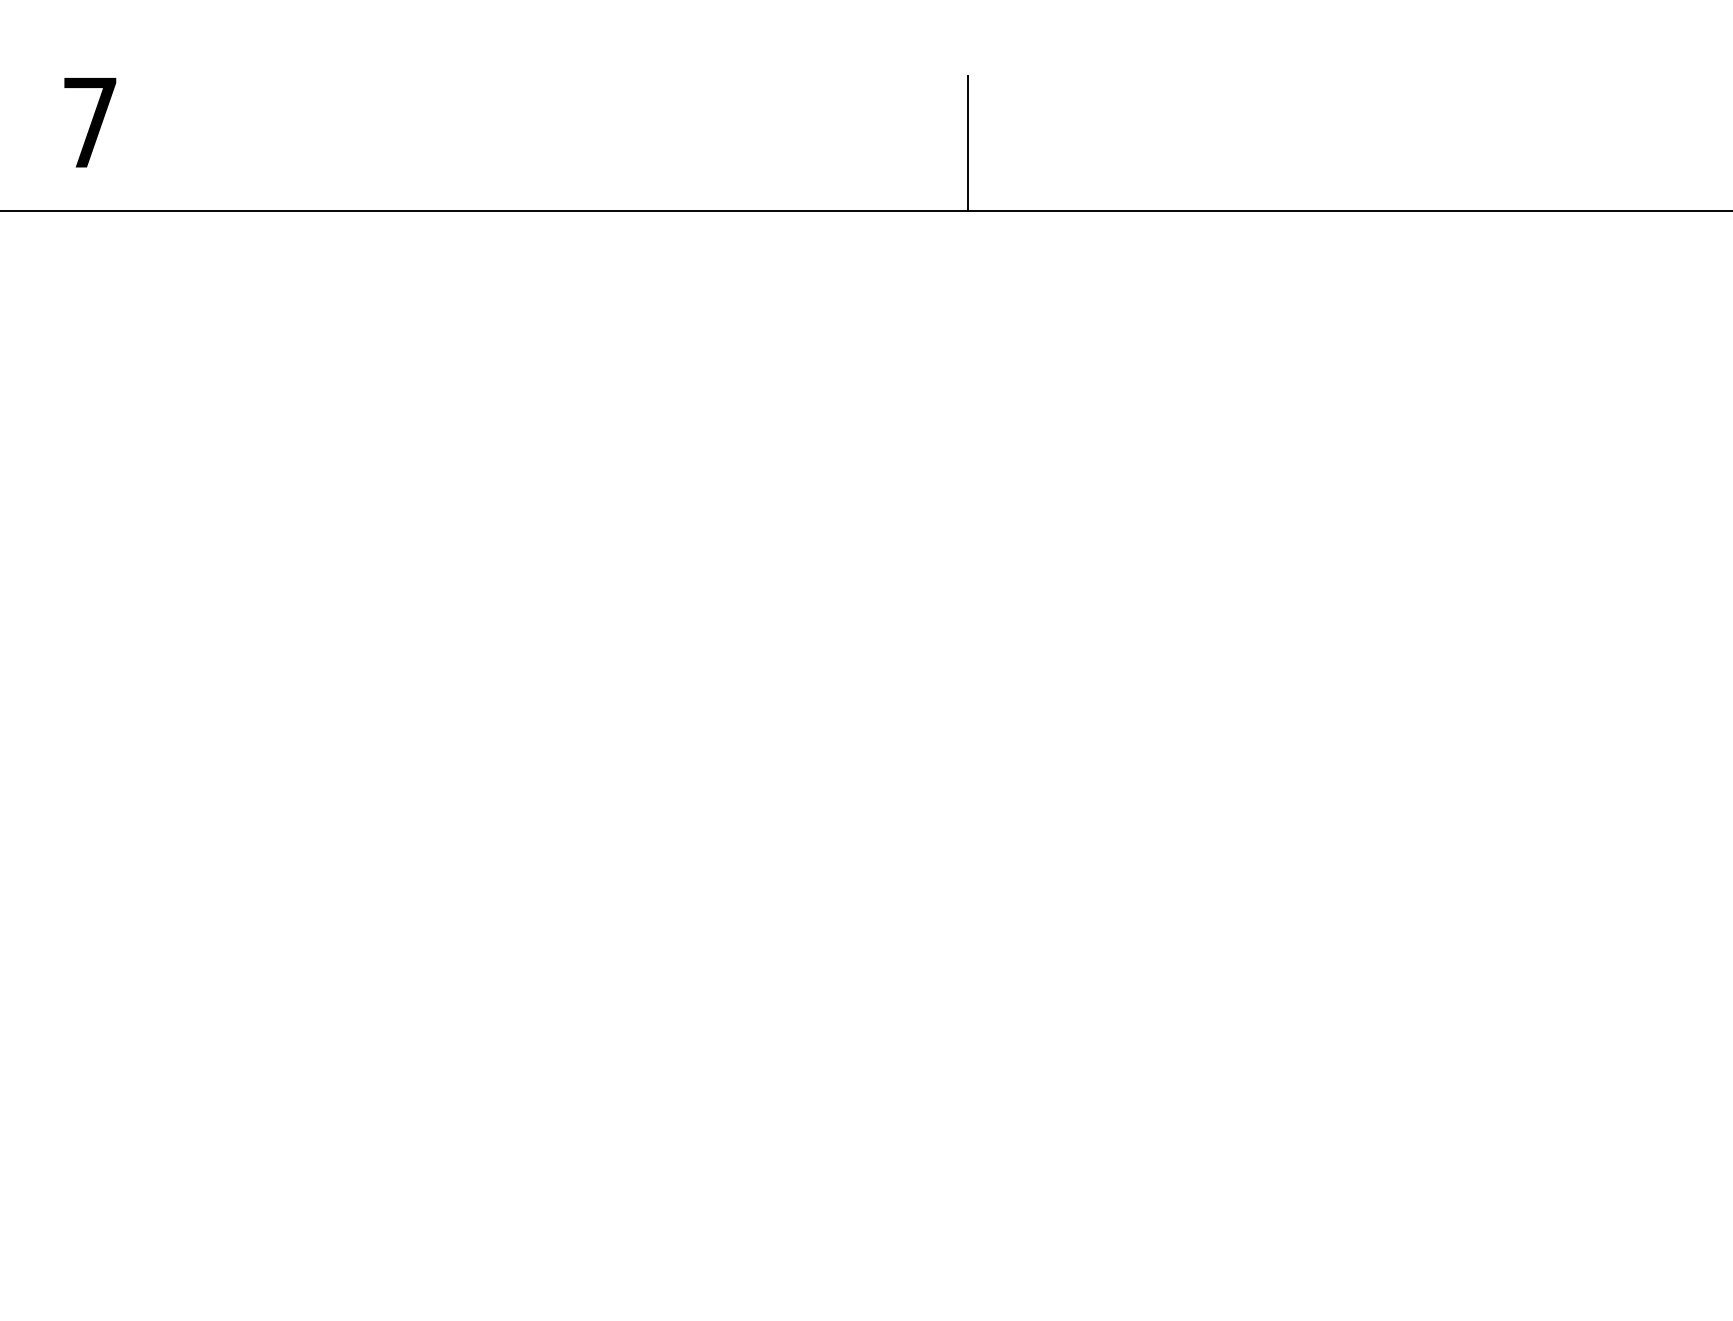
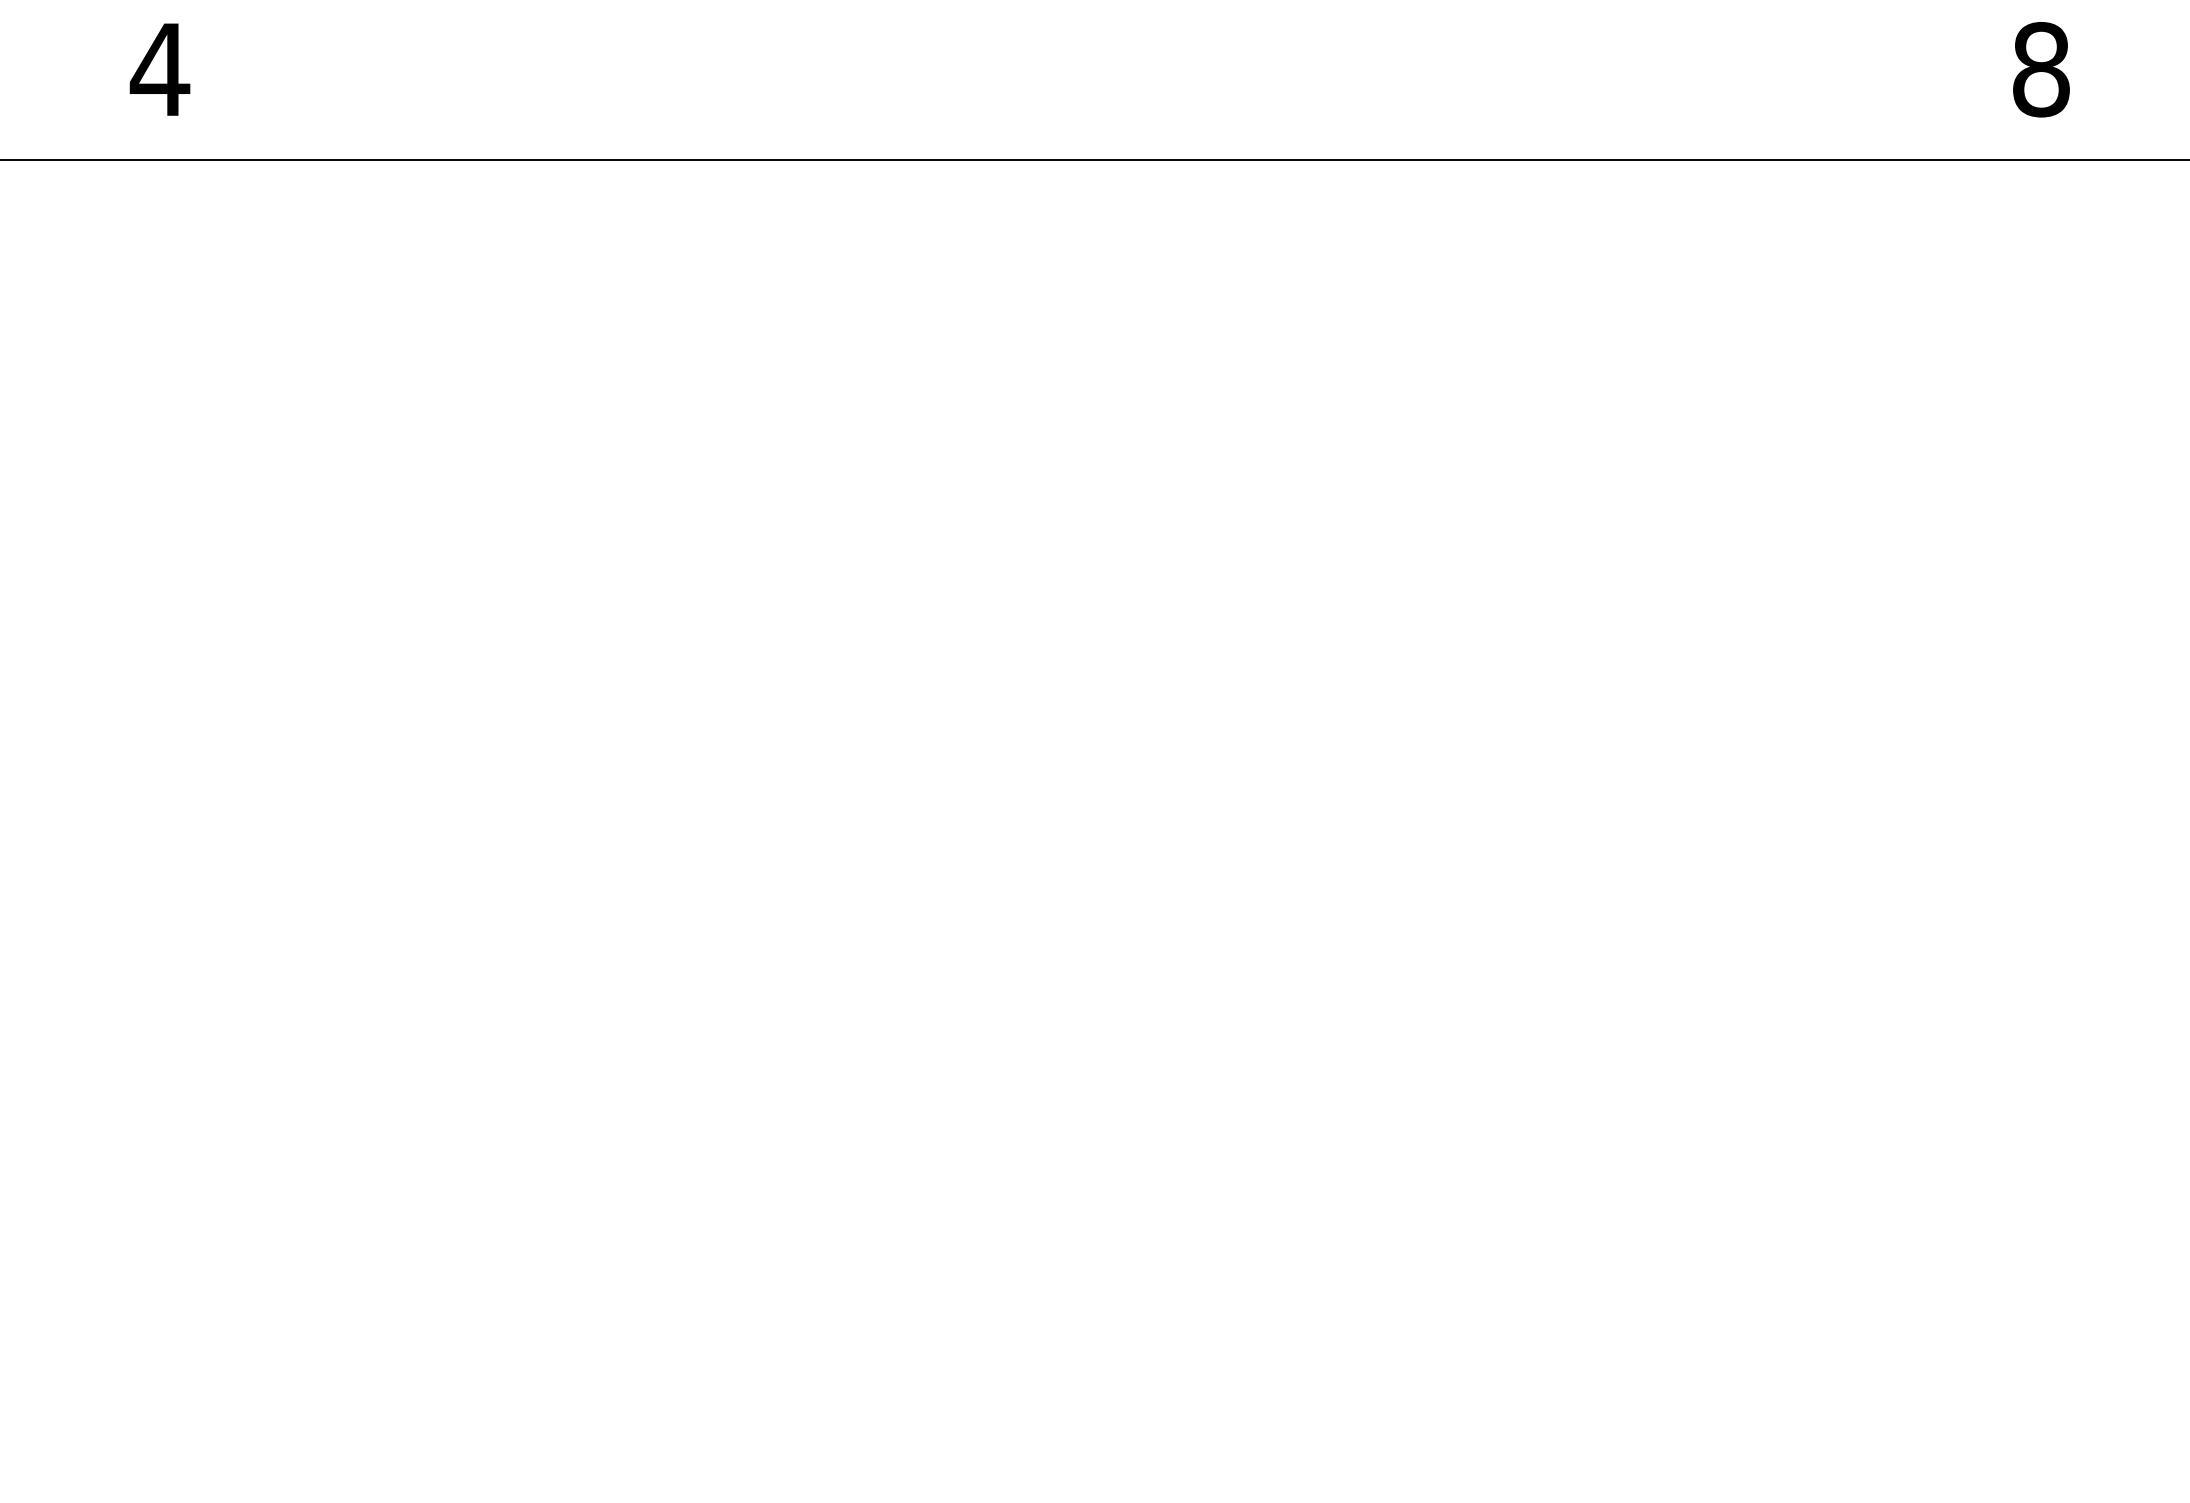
text: (89, 122) -> (159, 69), 7 -> 4
line: (968, 142) -> (1064, 90), removed

